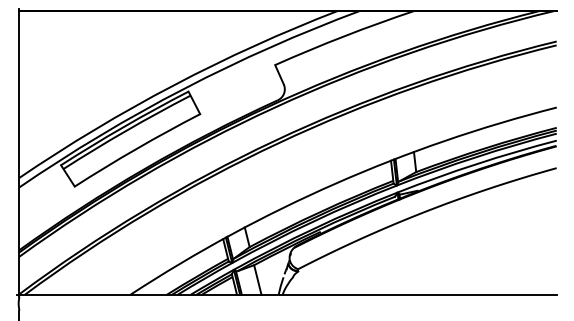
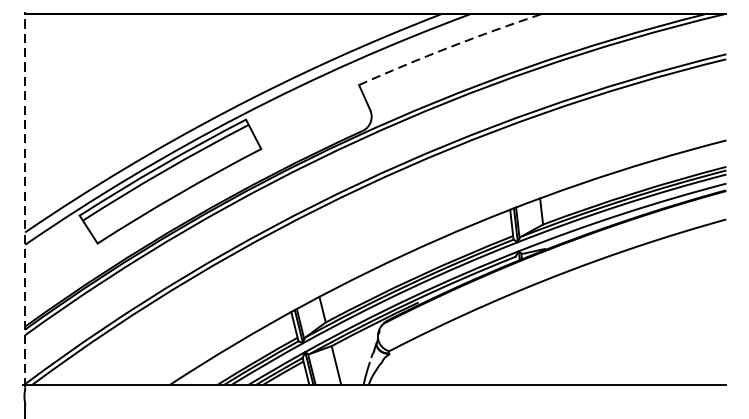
arc: (344, 36) -> (449, 47), solid -> dashed
line: (19, 152) -> (25, 199), solid -> dashed

